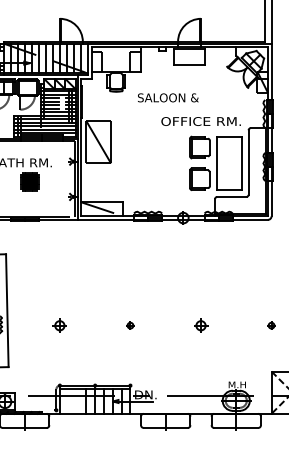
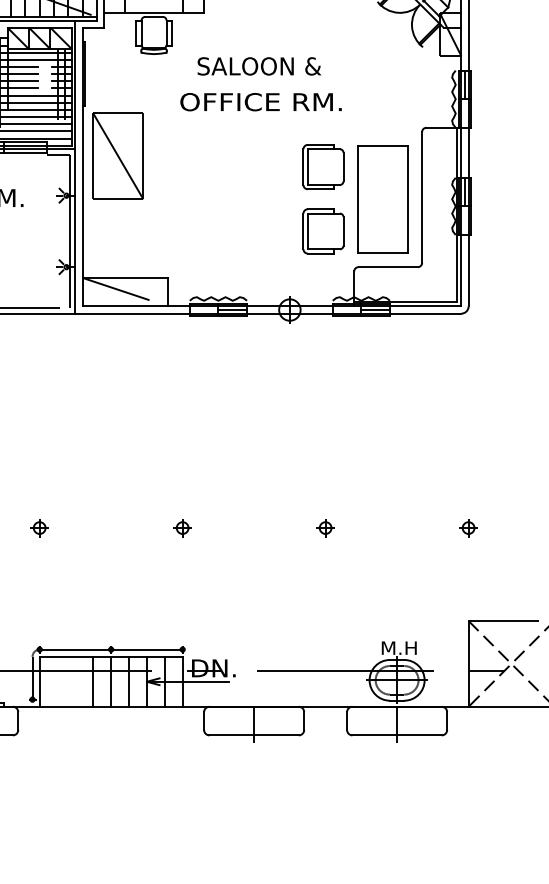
text: (200, 121) -> (259, 102), moved
part: (59, 325) -> (38, 527), size x0.62
part: (200, 325) -> (324, 527), size x0.62

